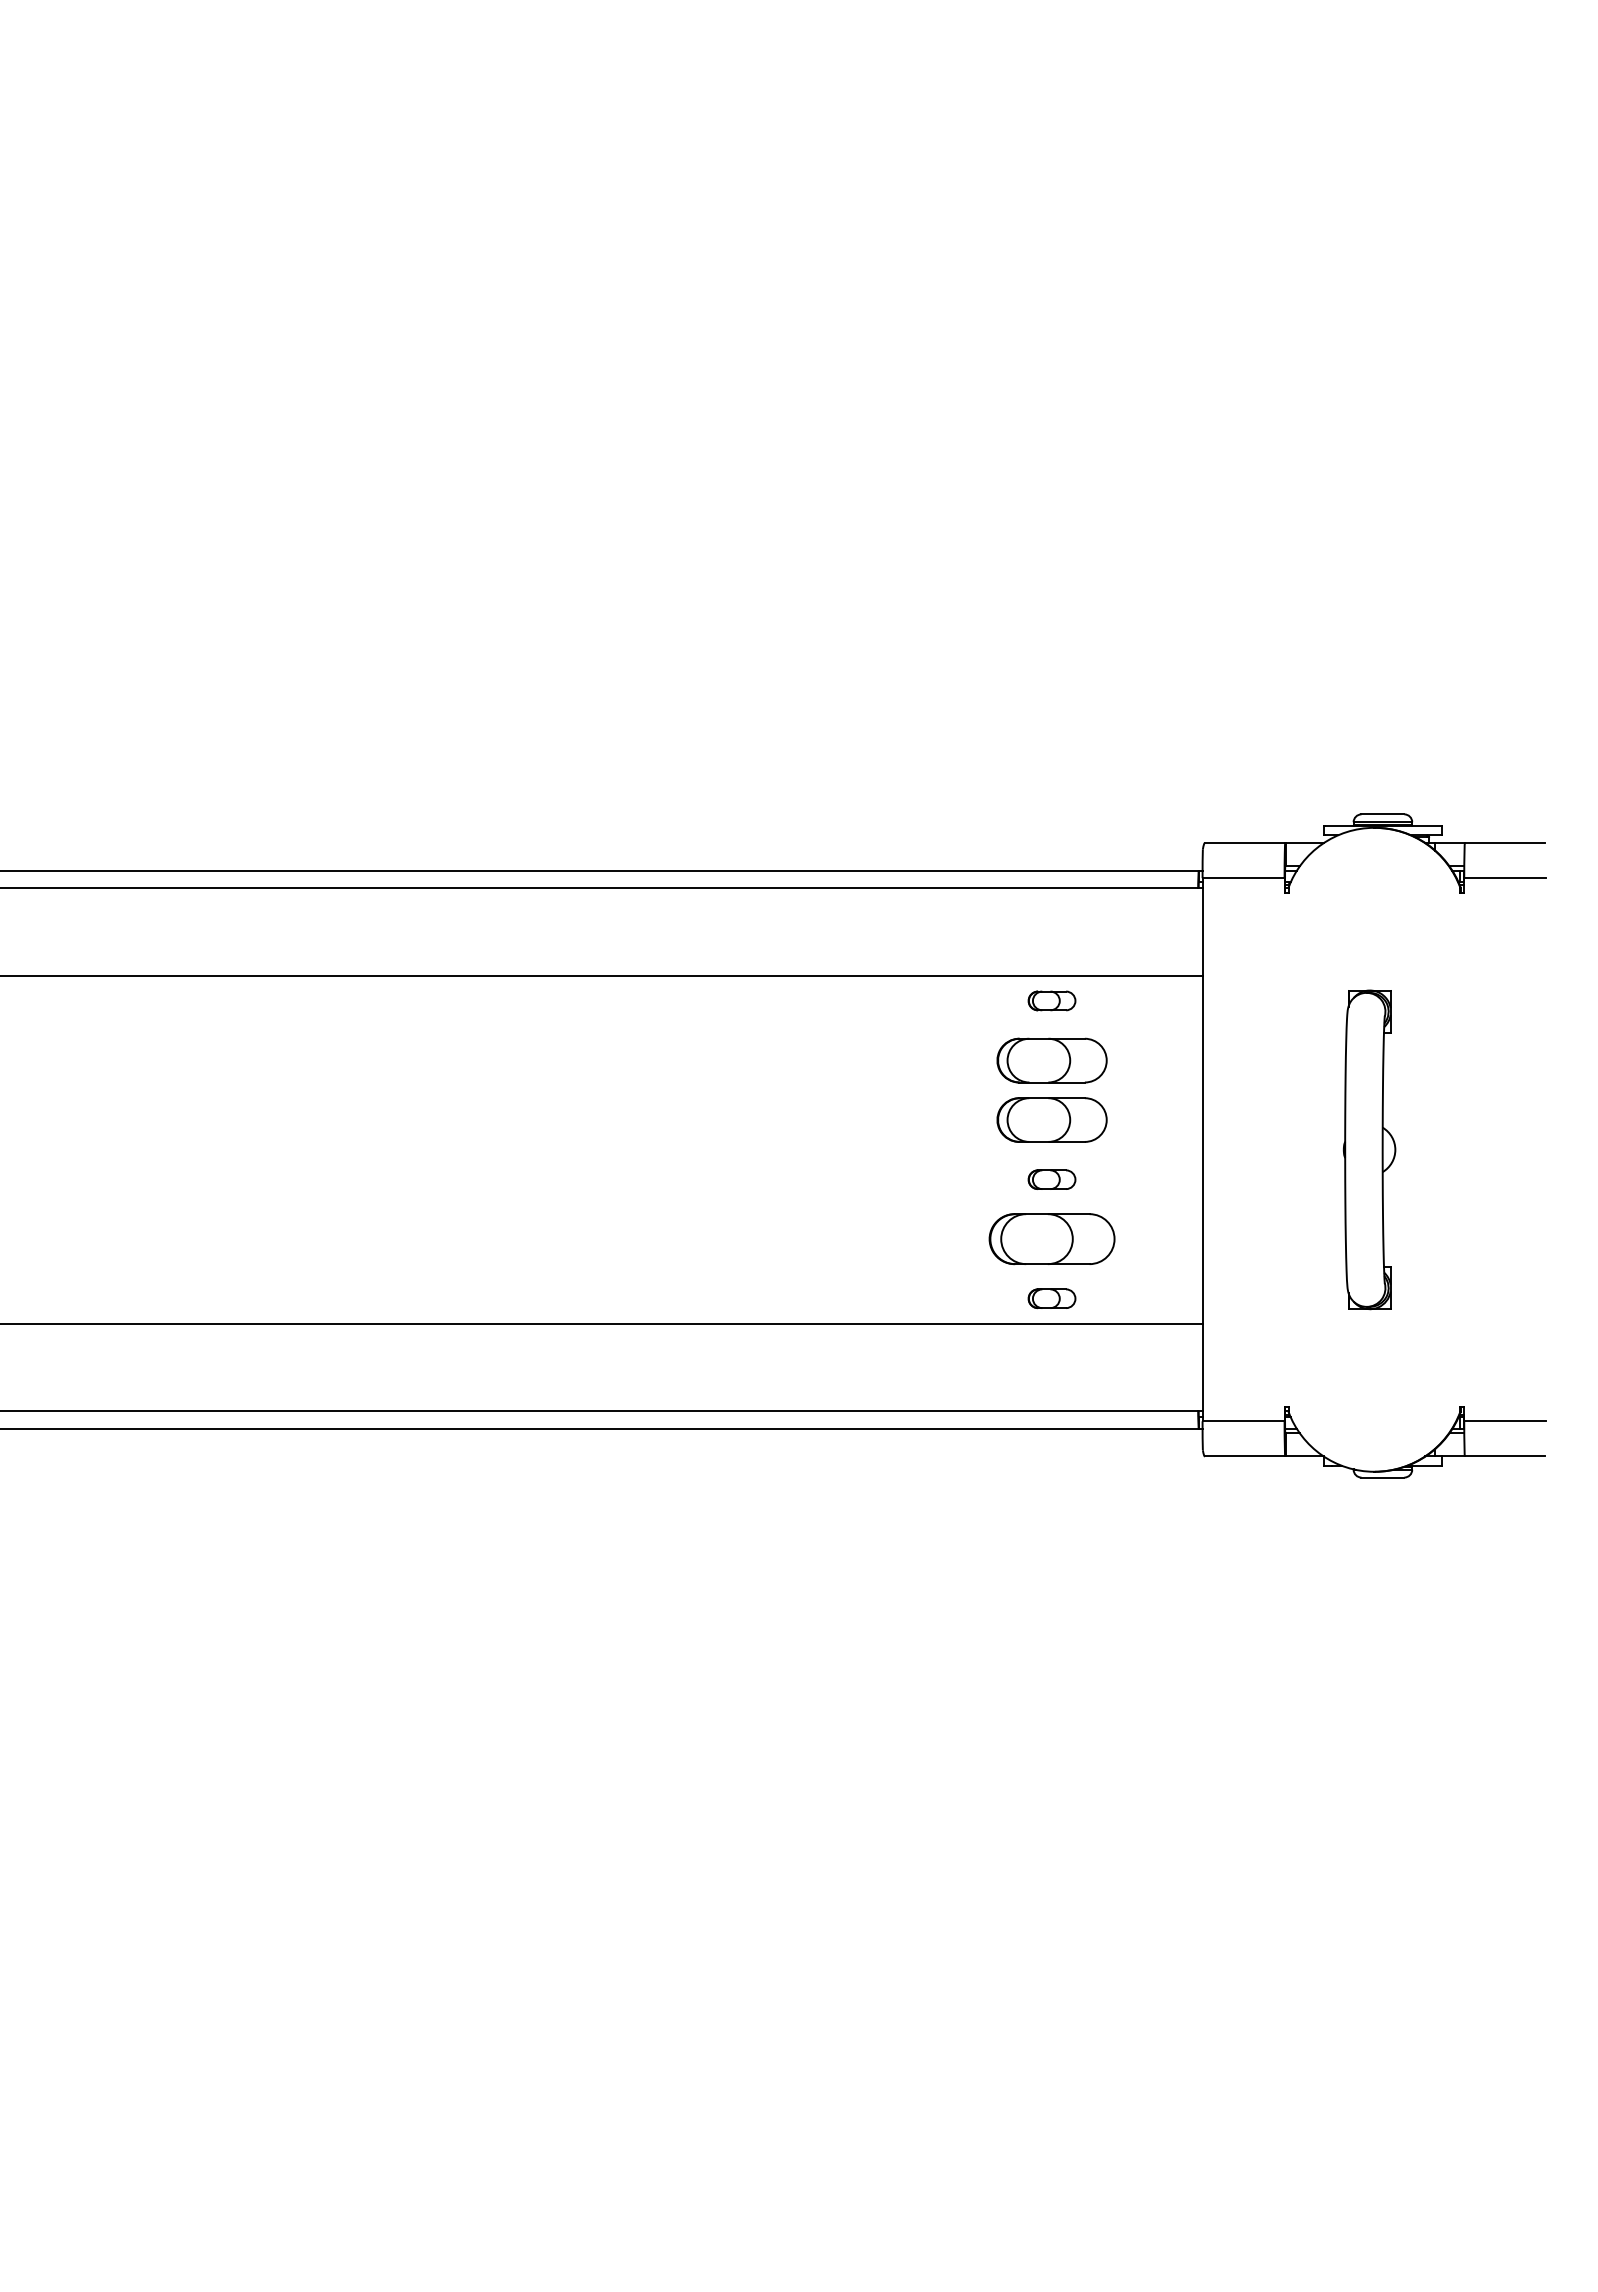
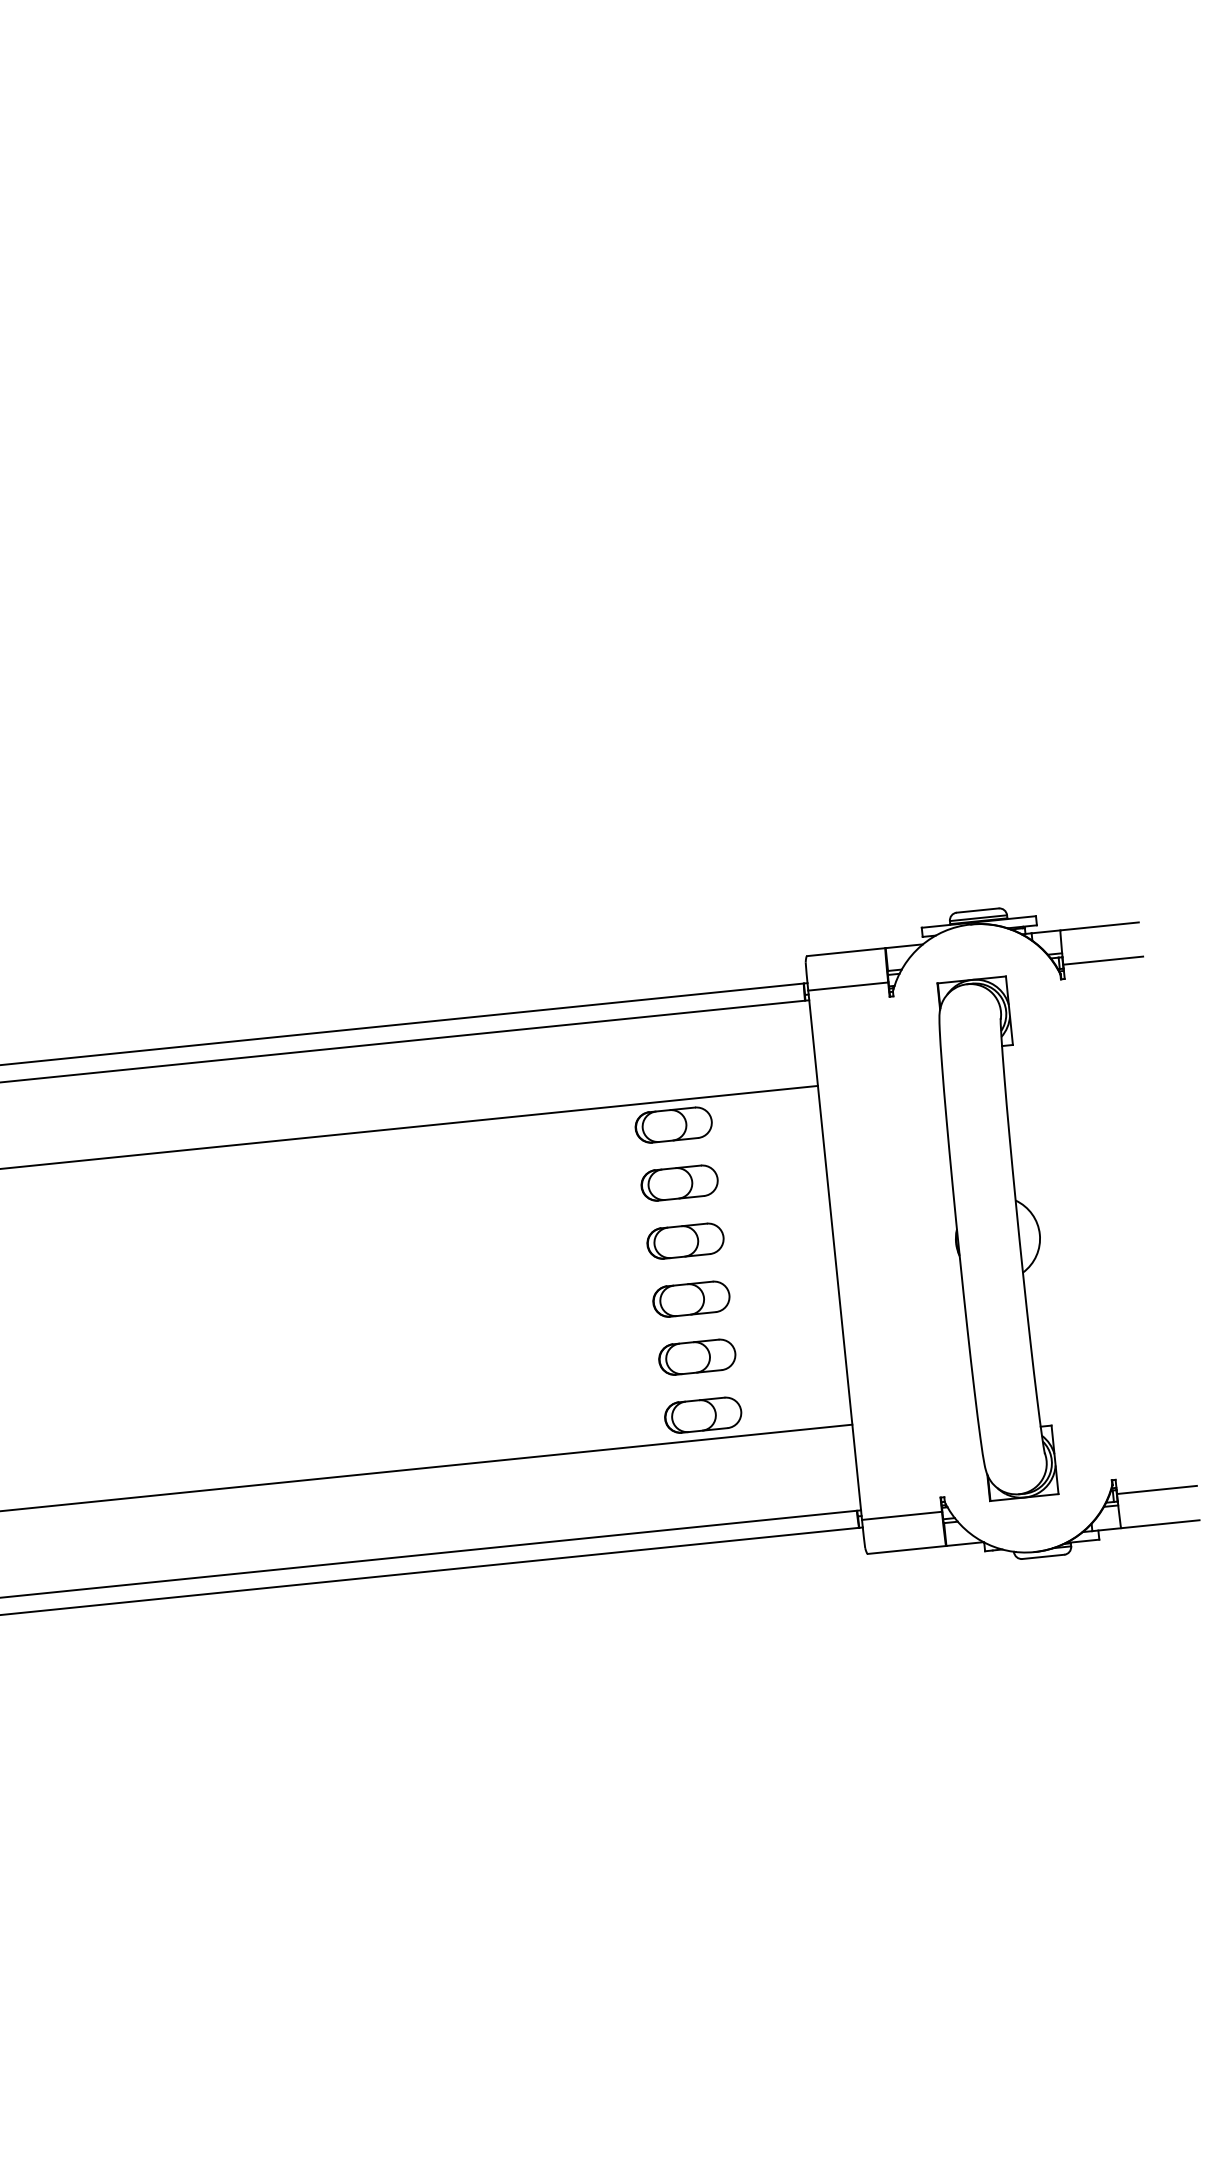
part: (1051, 1000) -> (673, 1124), size x1.67
part: (1051, 1059) -> (678, 1182), size x0.71
part: (1051, 1119) -> (684, 1240), size x0.71
part: (1369, 1149) -> (997, 1238), size x1.67
part: (1051, 1179) -> (690, 1299), size x1.67
part: (1051, 1238) -> (696, 1356), size x0.62
part: (1051, 1298) -> (702, 1415), size x1.67

